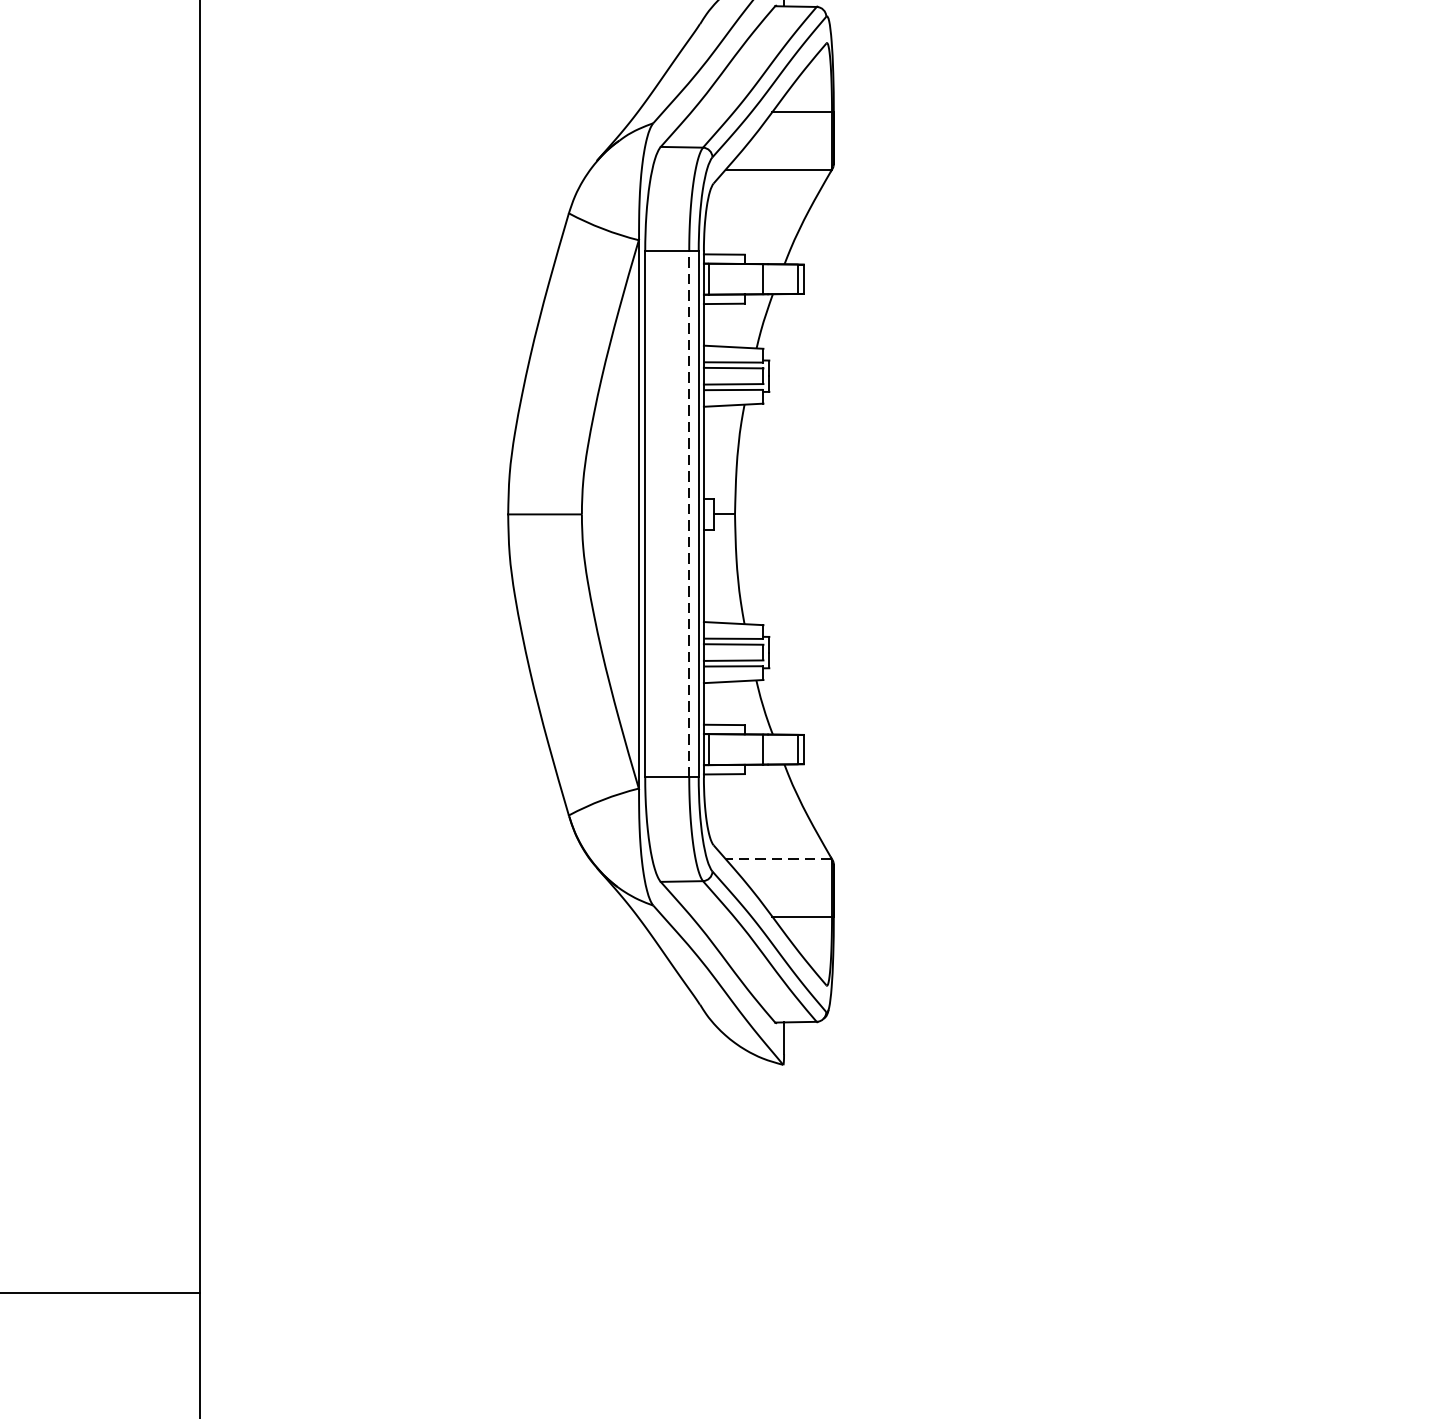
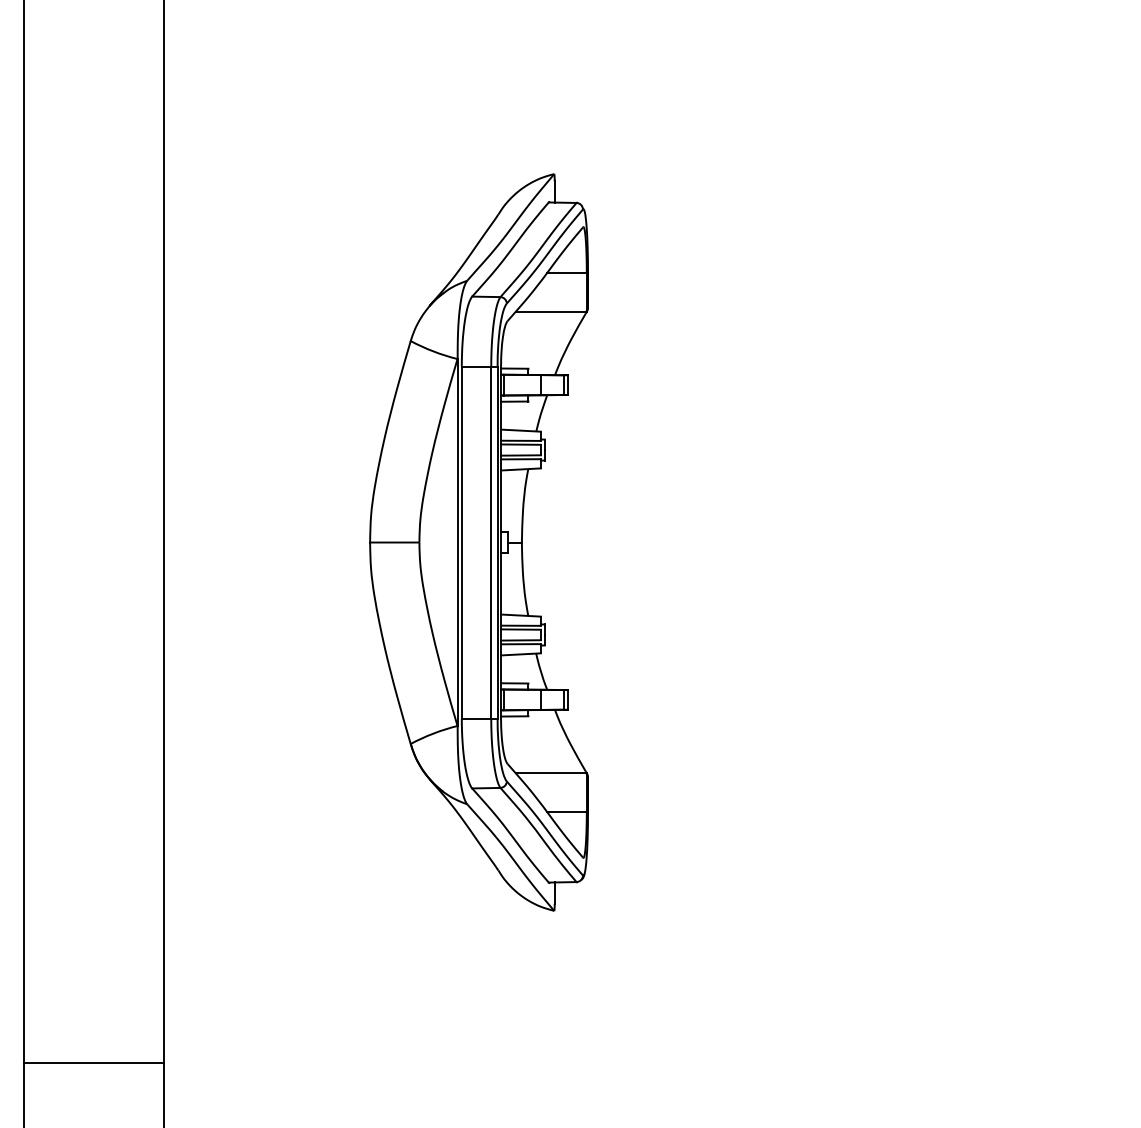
line: (689, 514) -> (491, 542), dashed -> solid
line: (777, 859) -> (550, 773), dashed -> solid

